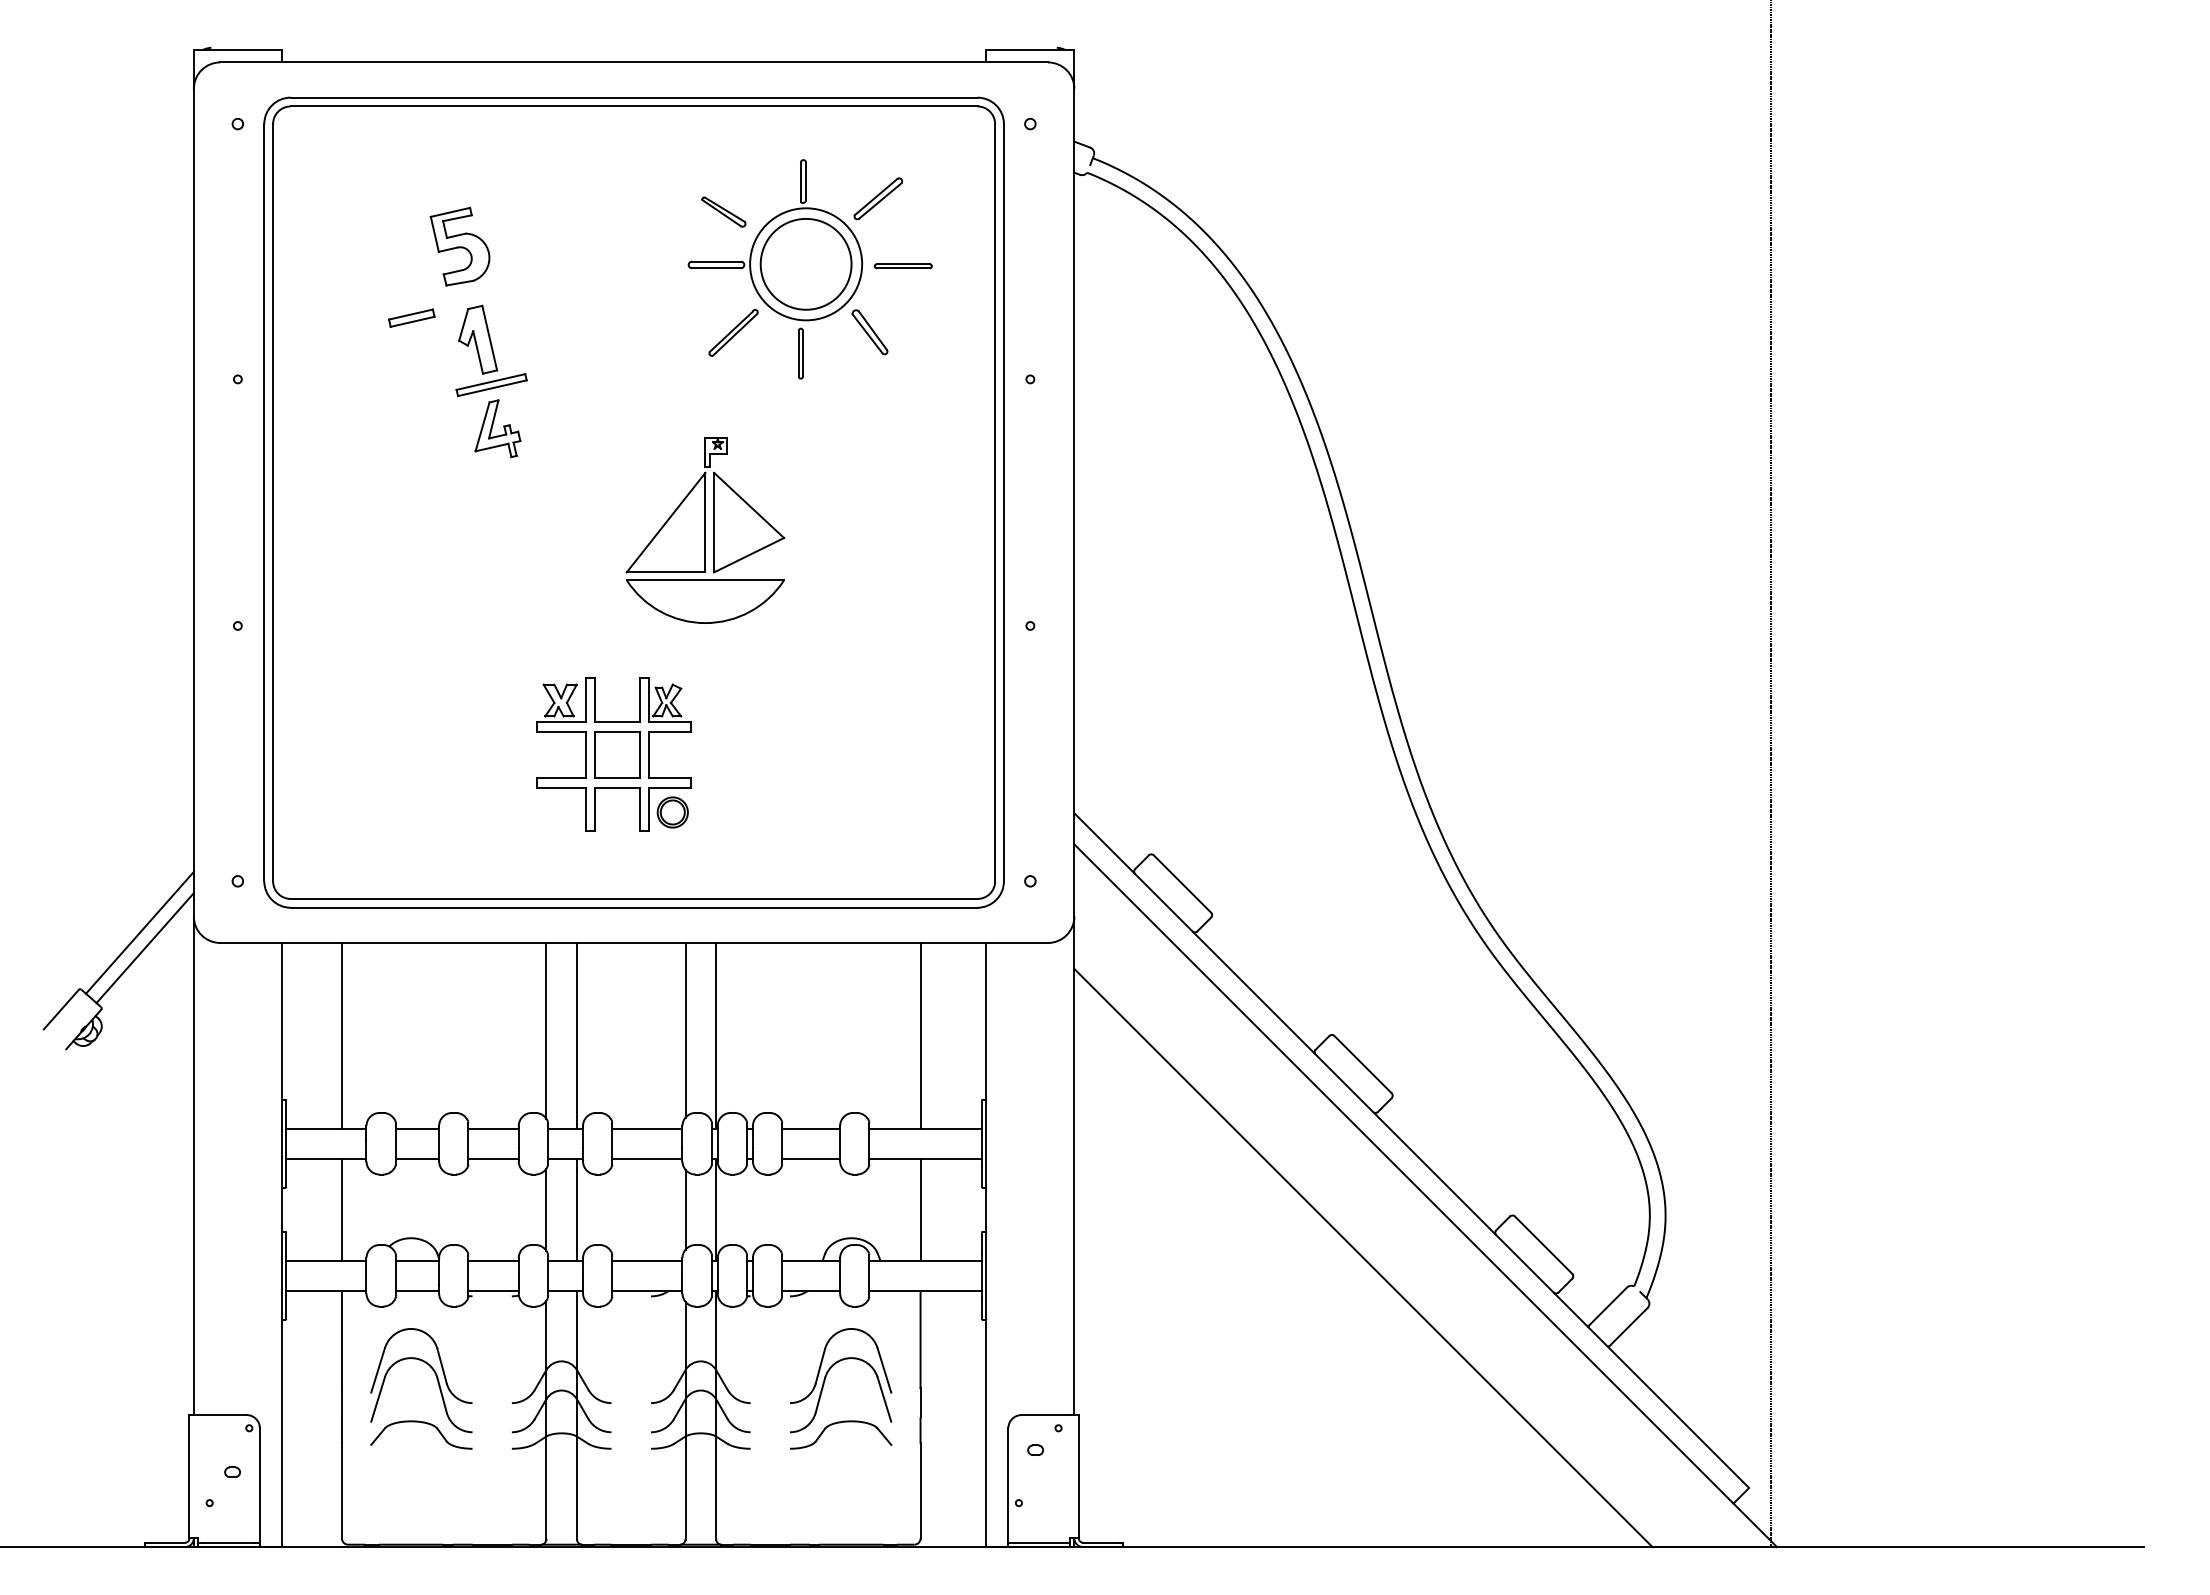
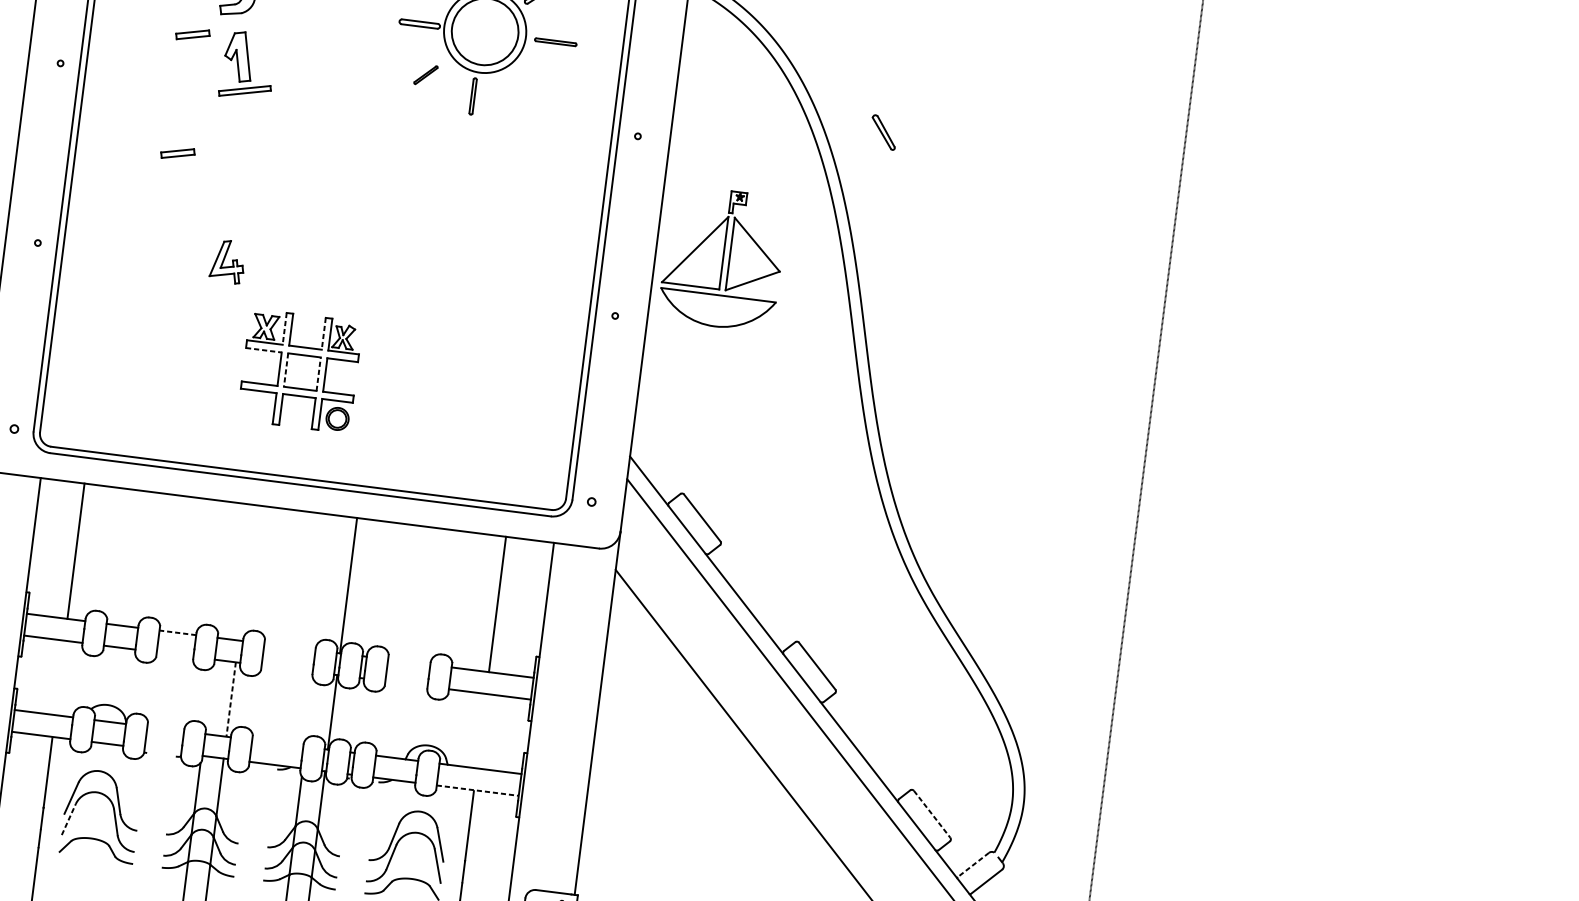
part: (733, 332) -> (425, 74), size x0.6
part: (869, 332) -> (883, 132), moved
part: (497, 428) -> (227, 261), moved
part: (411, 480) -> (177, 153), added
part: (705, 530) -> (723, 258), moved
line: (586, 699) -> (285, 328), solid -> dashed
line: (639, 699) -> (323, 333), solid -> dashed
line: (562, 732) -> (264, 350), solid -> dashed
line: (594, 755) -> (285, 370), solid -> dashed
line: (639, 755) -> (318, 374), solid -> dashed
line: (685, 1029) -> (326, 578), removed
line: (546, 1030) -> (225, 566), removed
line: (576, 1035) -> (246, 572), removed
line: (493, 1128) -> (177, 632), solid -> dashed
line: (647, 1128) -> (290, 646), removed
line: (811, 1128) -> (409, 661), removed
line: (493, 1158) -> (175, 654), removed
line: (647, 1158) -> (287, 668), removed
line: (811, 1158) -> (406, 683), removed
line: (341, 1209) -> (59, 677), removed
line: (546, 1209) -> (209, 696), removed
line: (685, 1209) -> (310, 709), removed
line: (920, 1209) -> (481, 730), removed
line: (576, 1210) -> (230, 700), solid -> dashed
line: (1543, 1245) -> (932, 814), solid -> dashed
line: (493, 1260) -> (165, 728), removed
line: (647, 1260) -> (277, 743), removed
line: (493, 1290) -> (162, 750), removed
line: (926, 1290) -> (478, 790), solid -> dashed
line: (1608, 1306) -> (973, 864), solid -> dashed
line: (378, 1399) -> (69, 819), solid -> dashed

